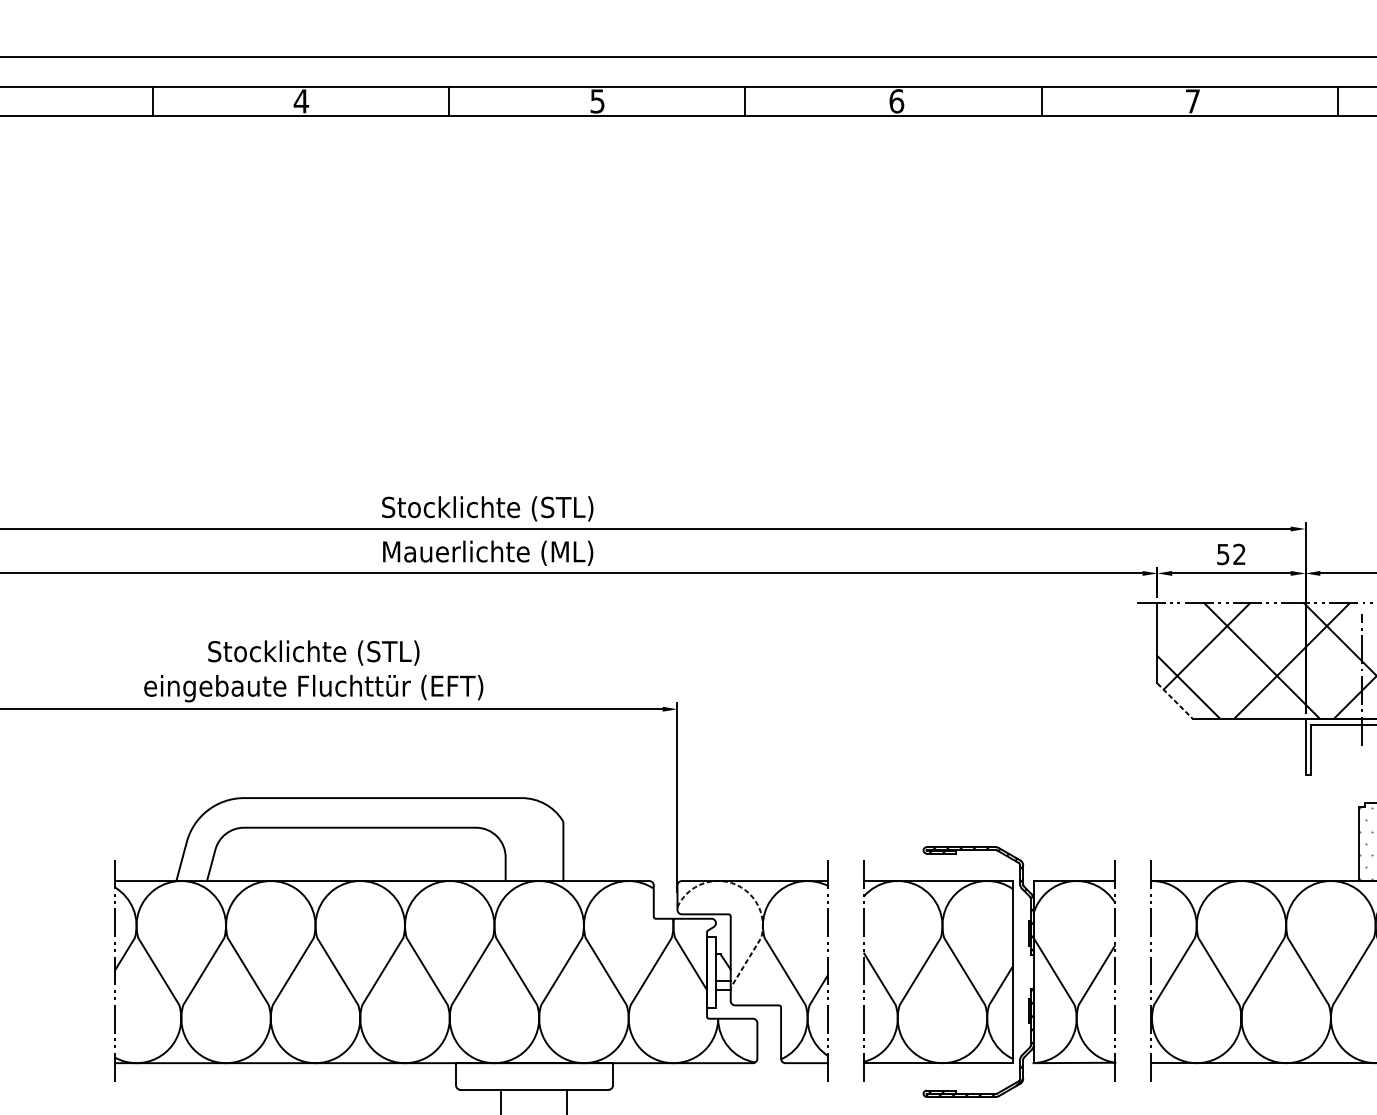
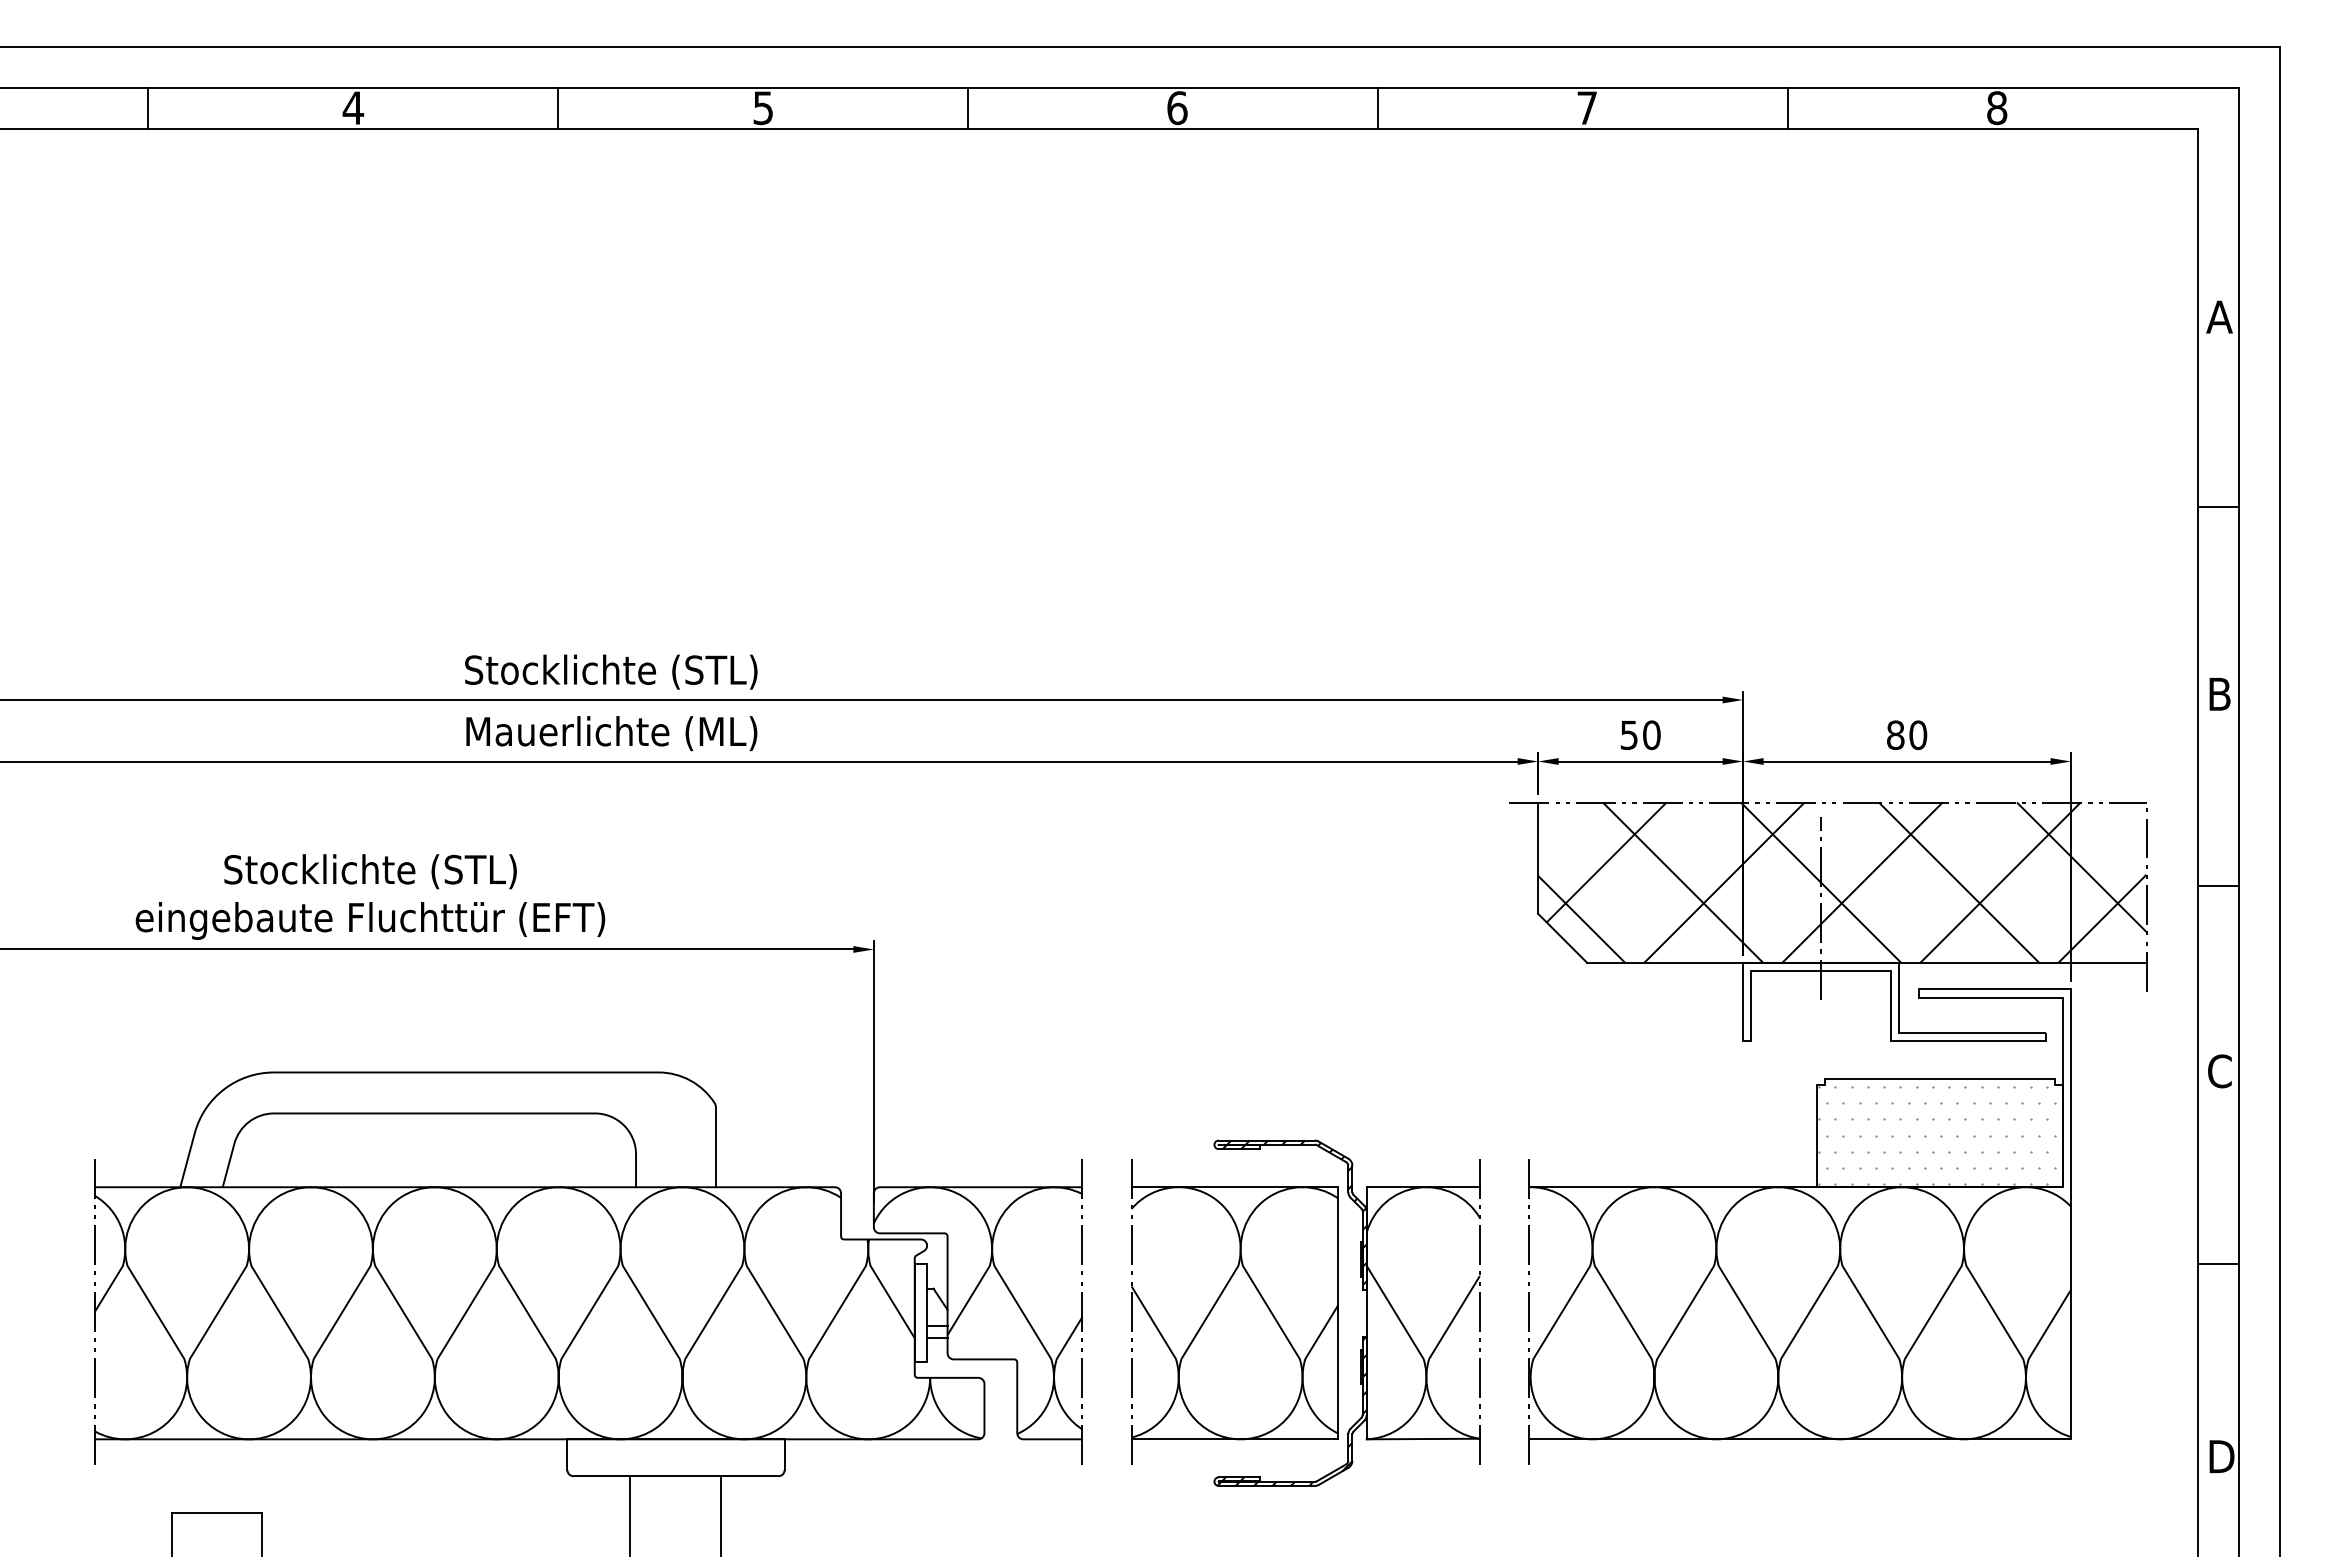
text: (1239, 554) -> (1651, 735), 52 -> 50
line: (1175, 701) -> (1562, 938), dashed -> solid
line: (753, 897) -> (978, 1210), dashed -> solid

